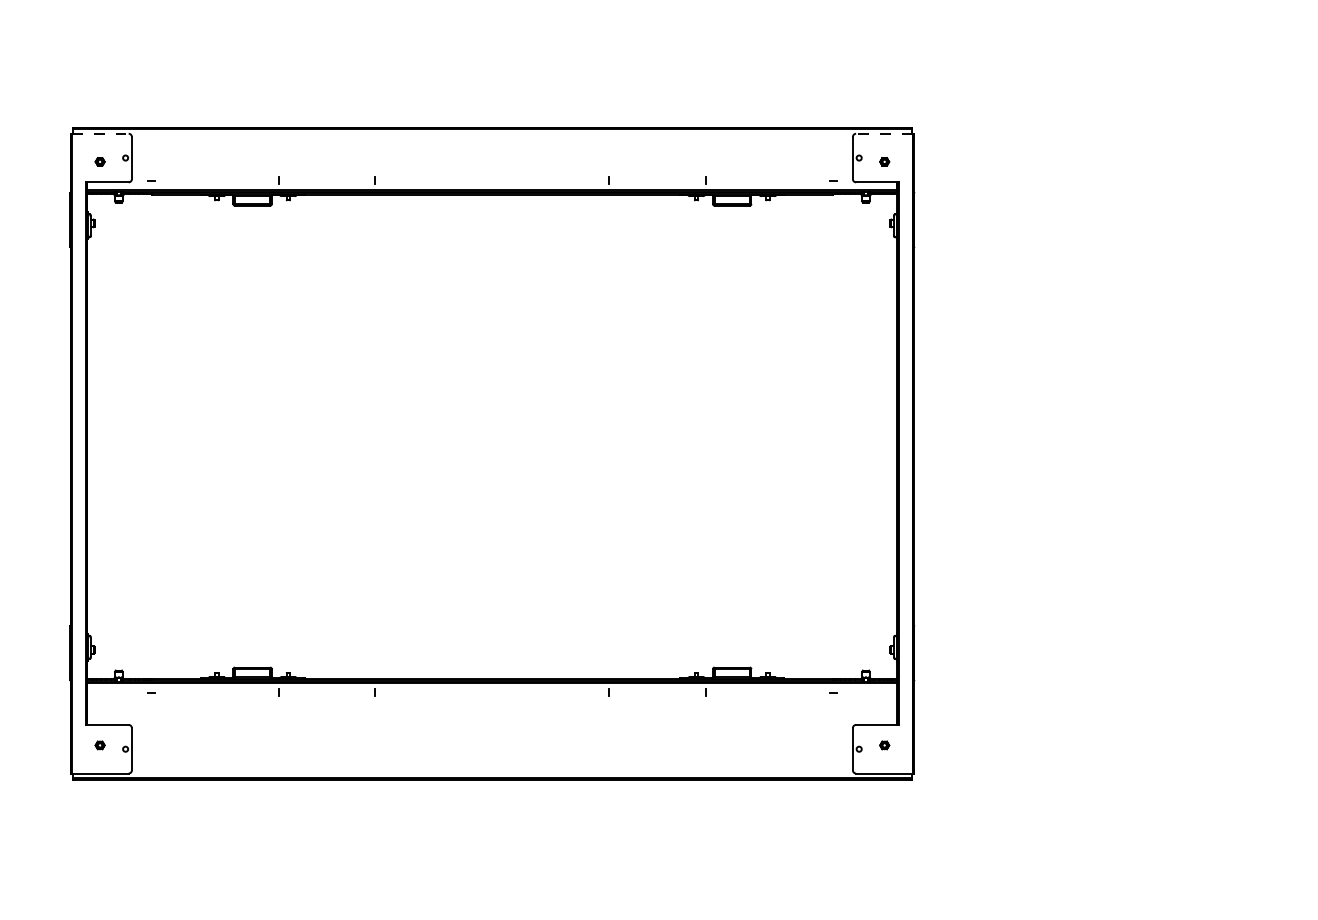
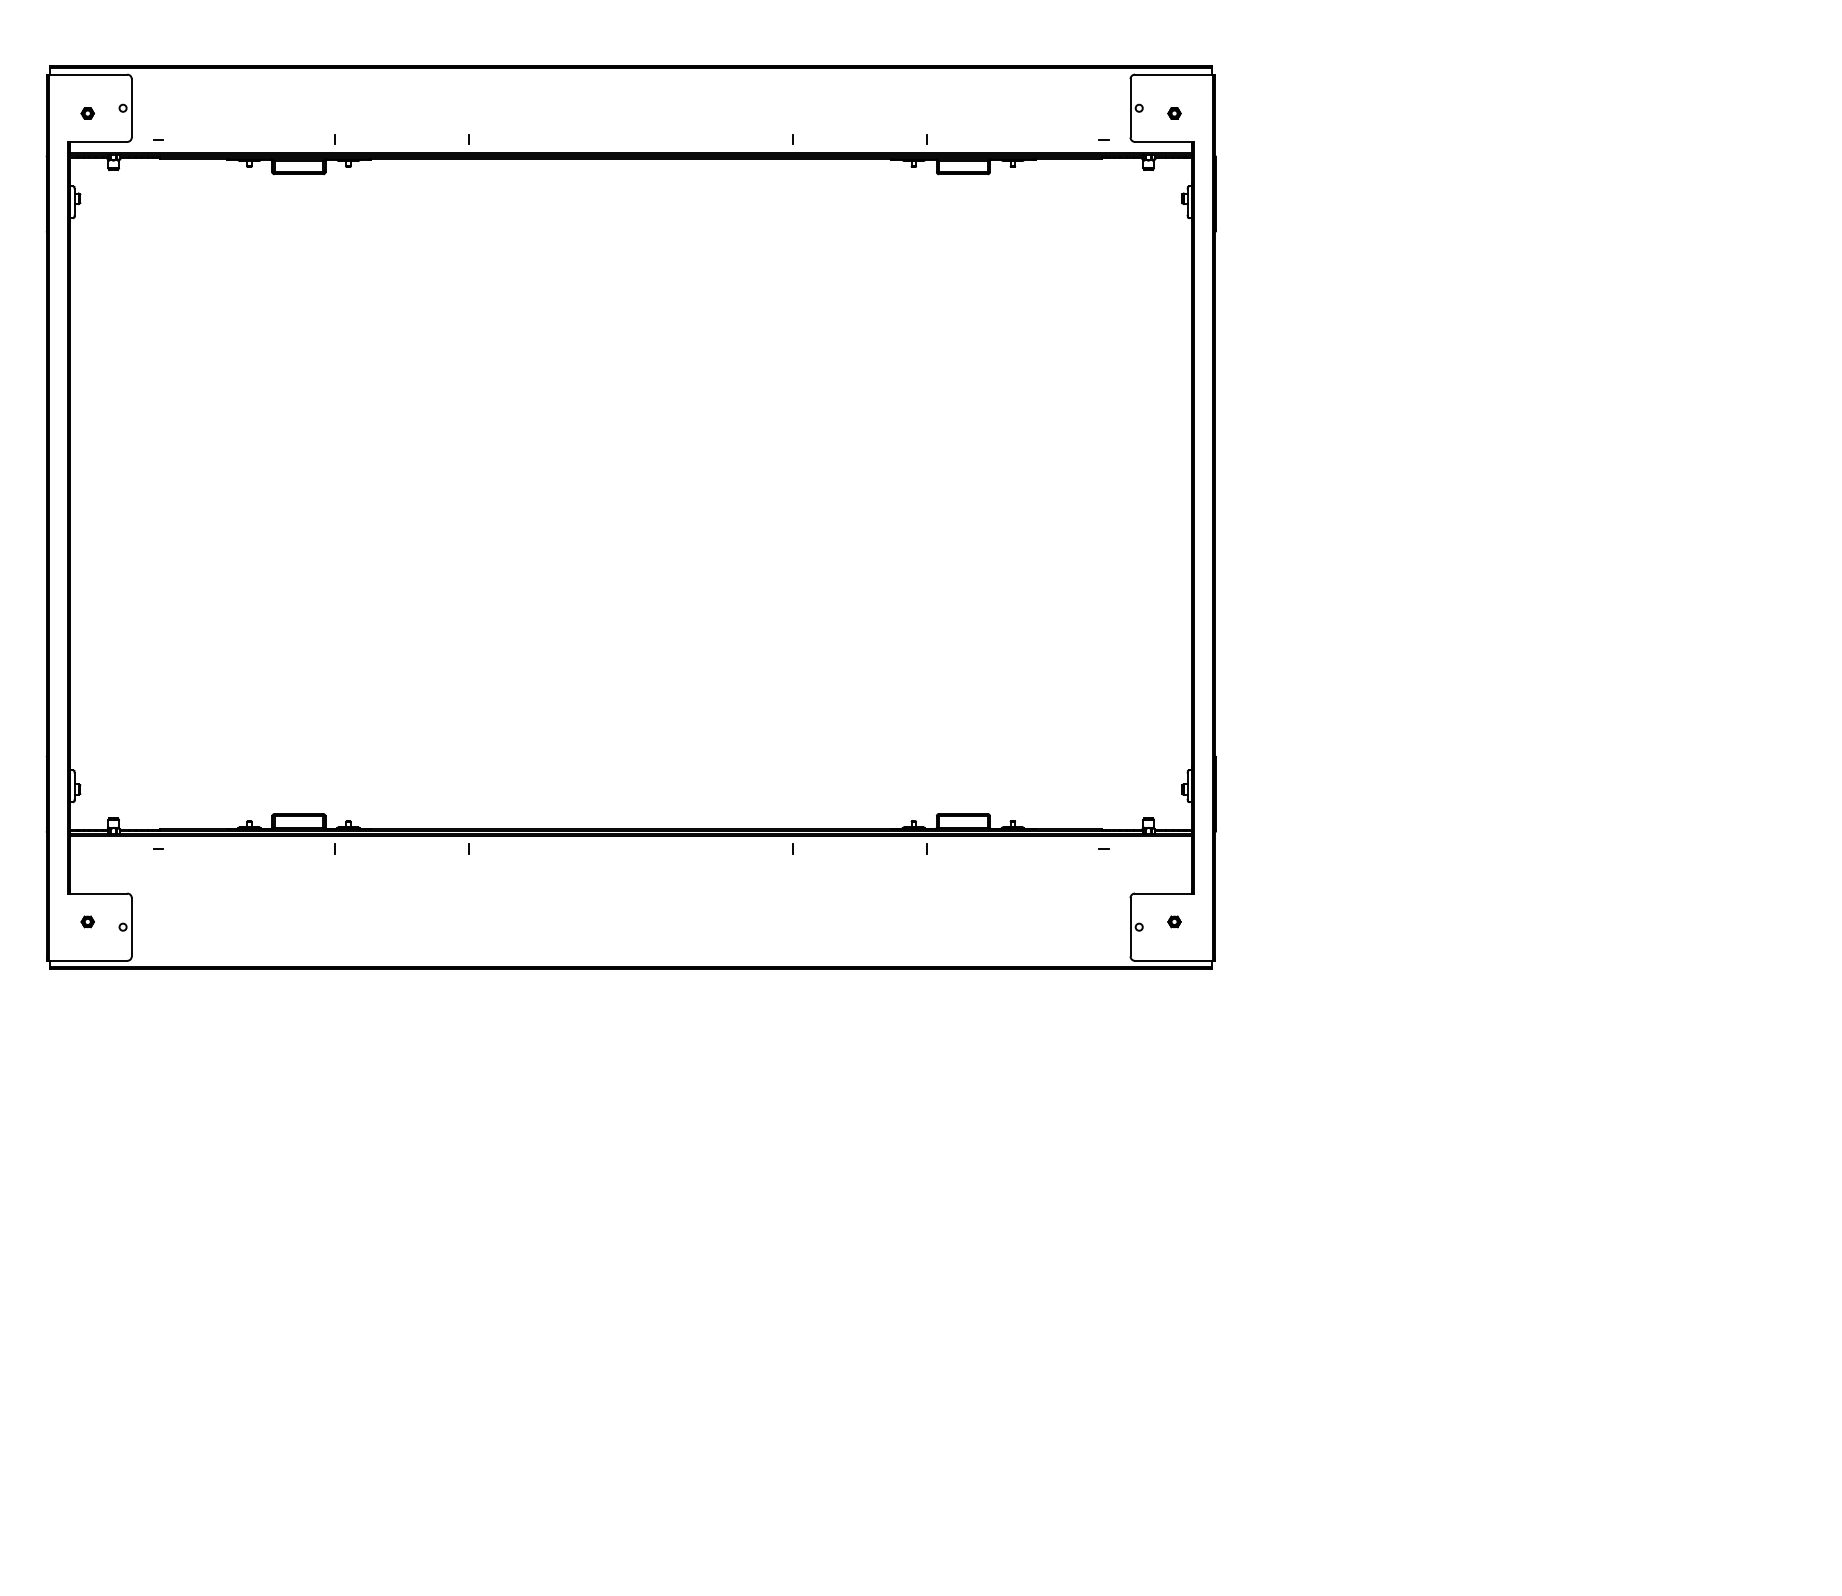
line: (100, 133) -> (88, 74), dashed -> solid
line: (883, 133) -> (1173, 74), dashed -> solid

